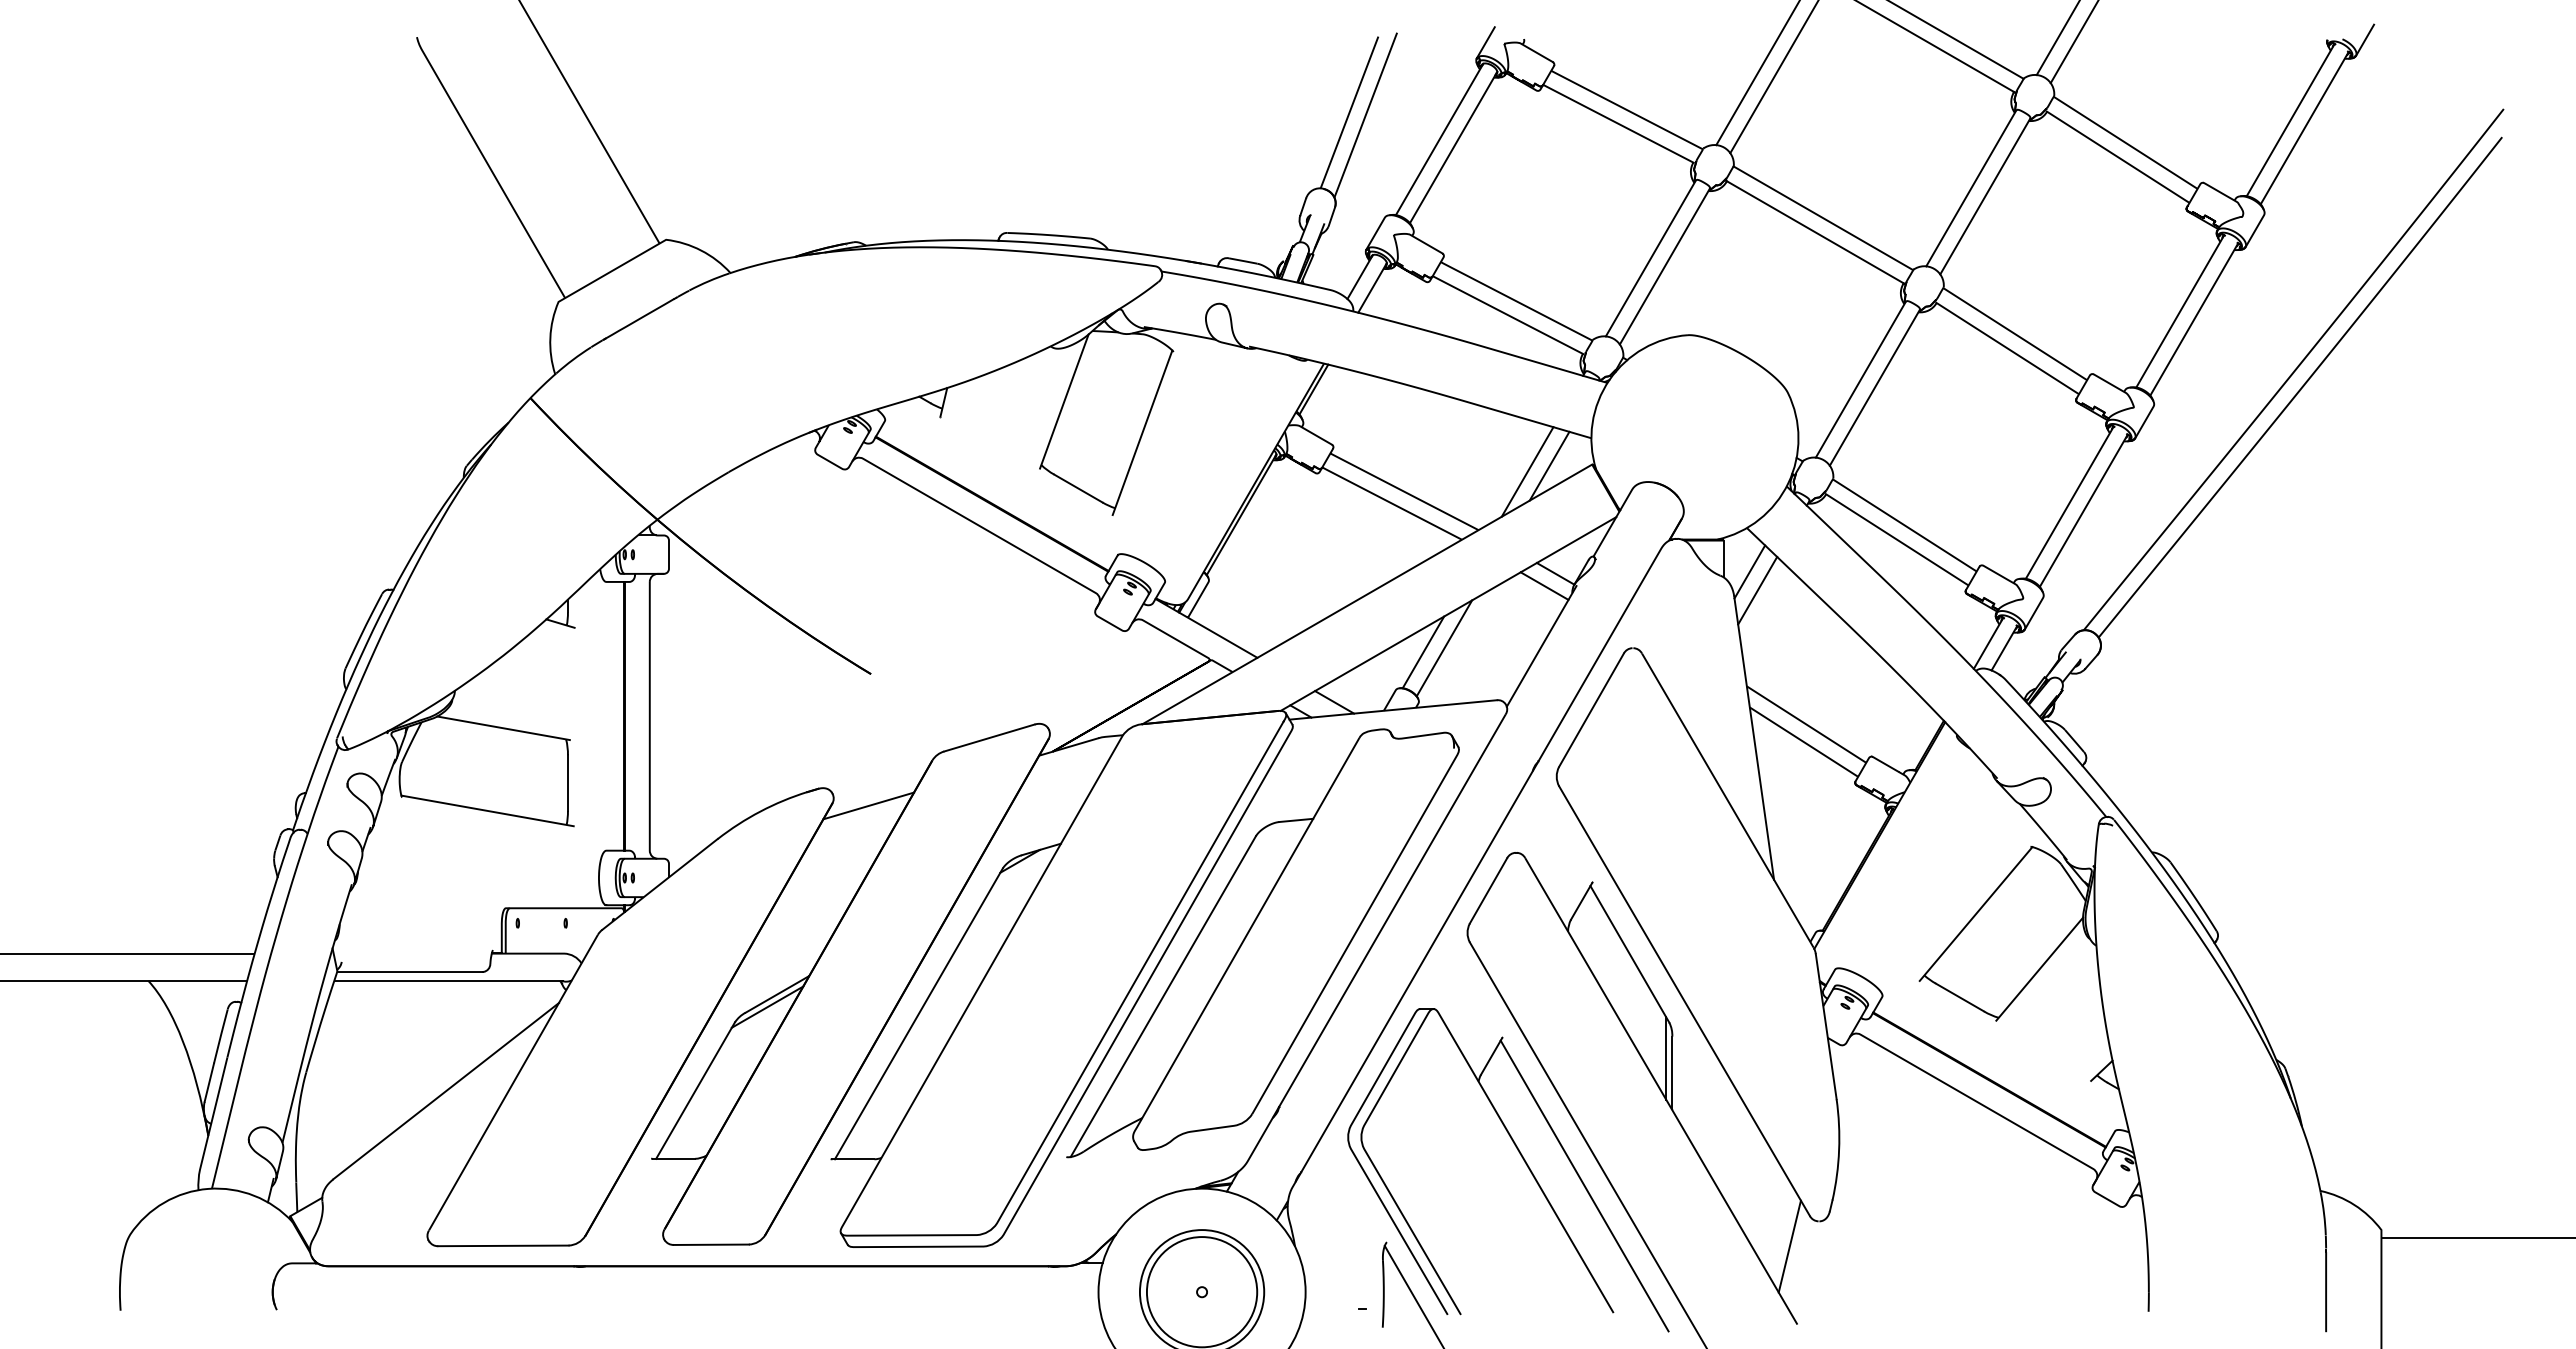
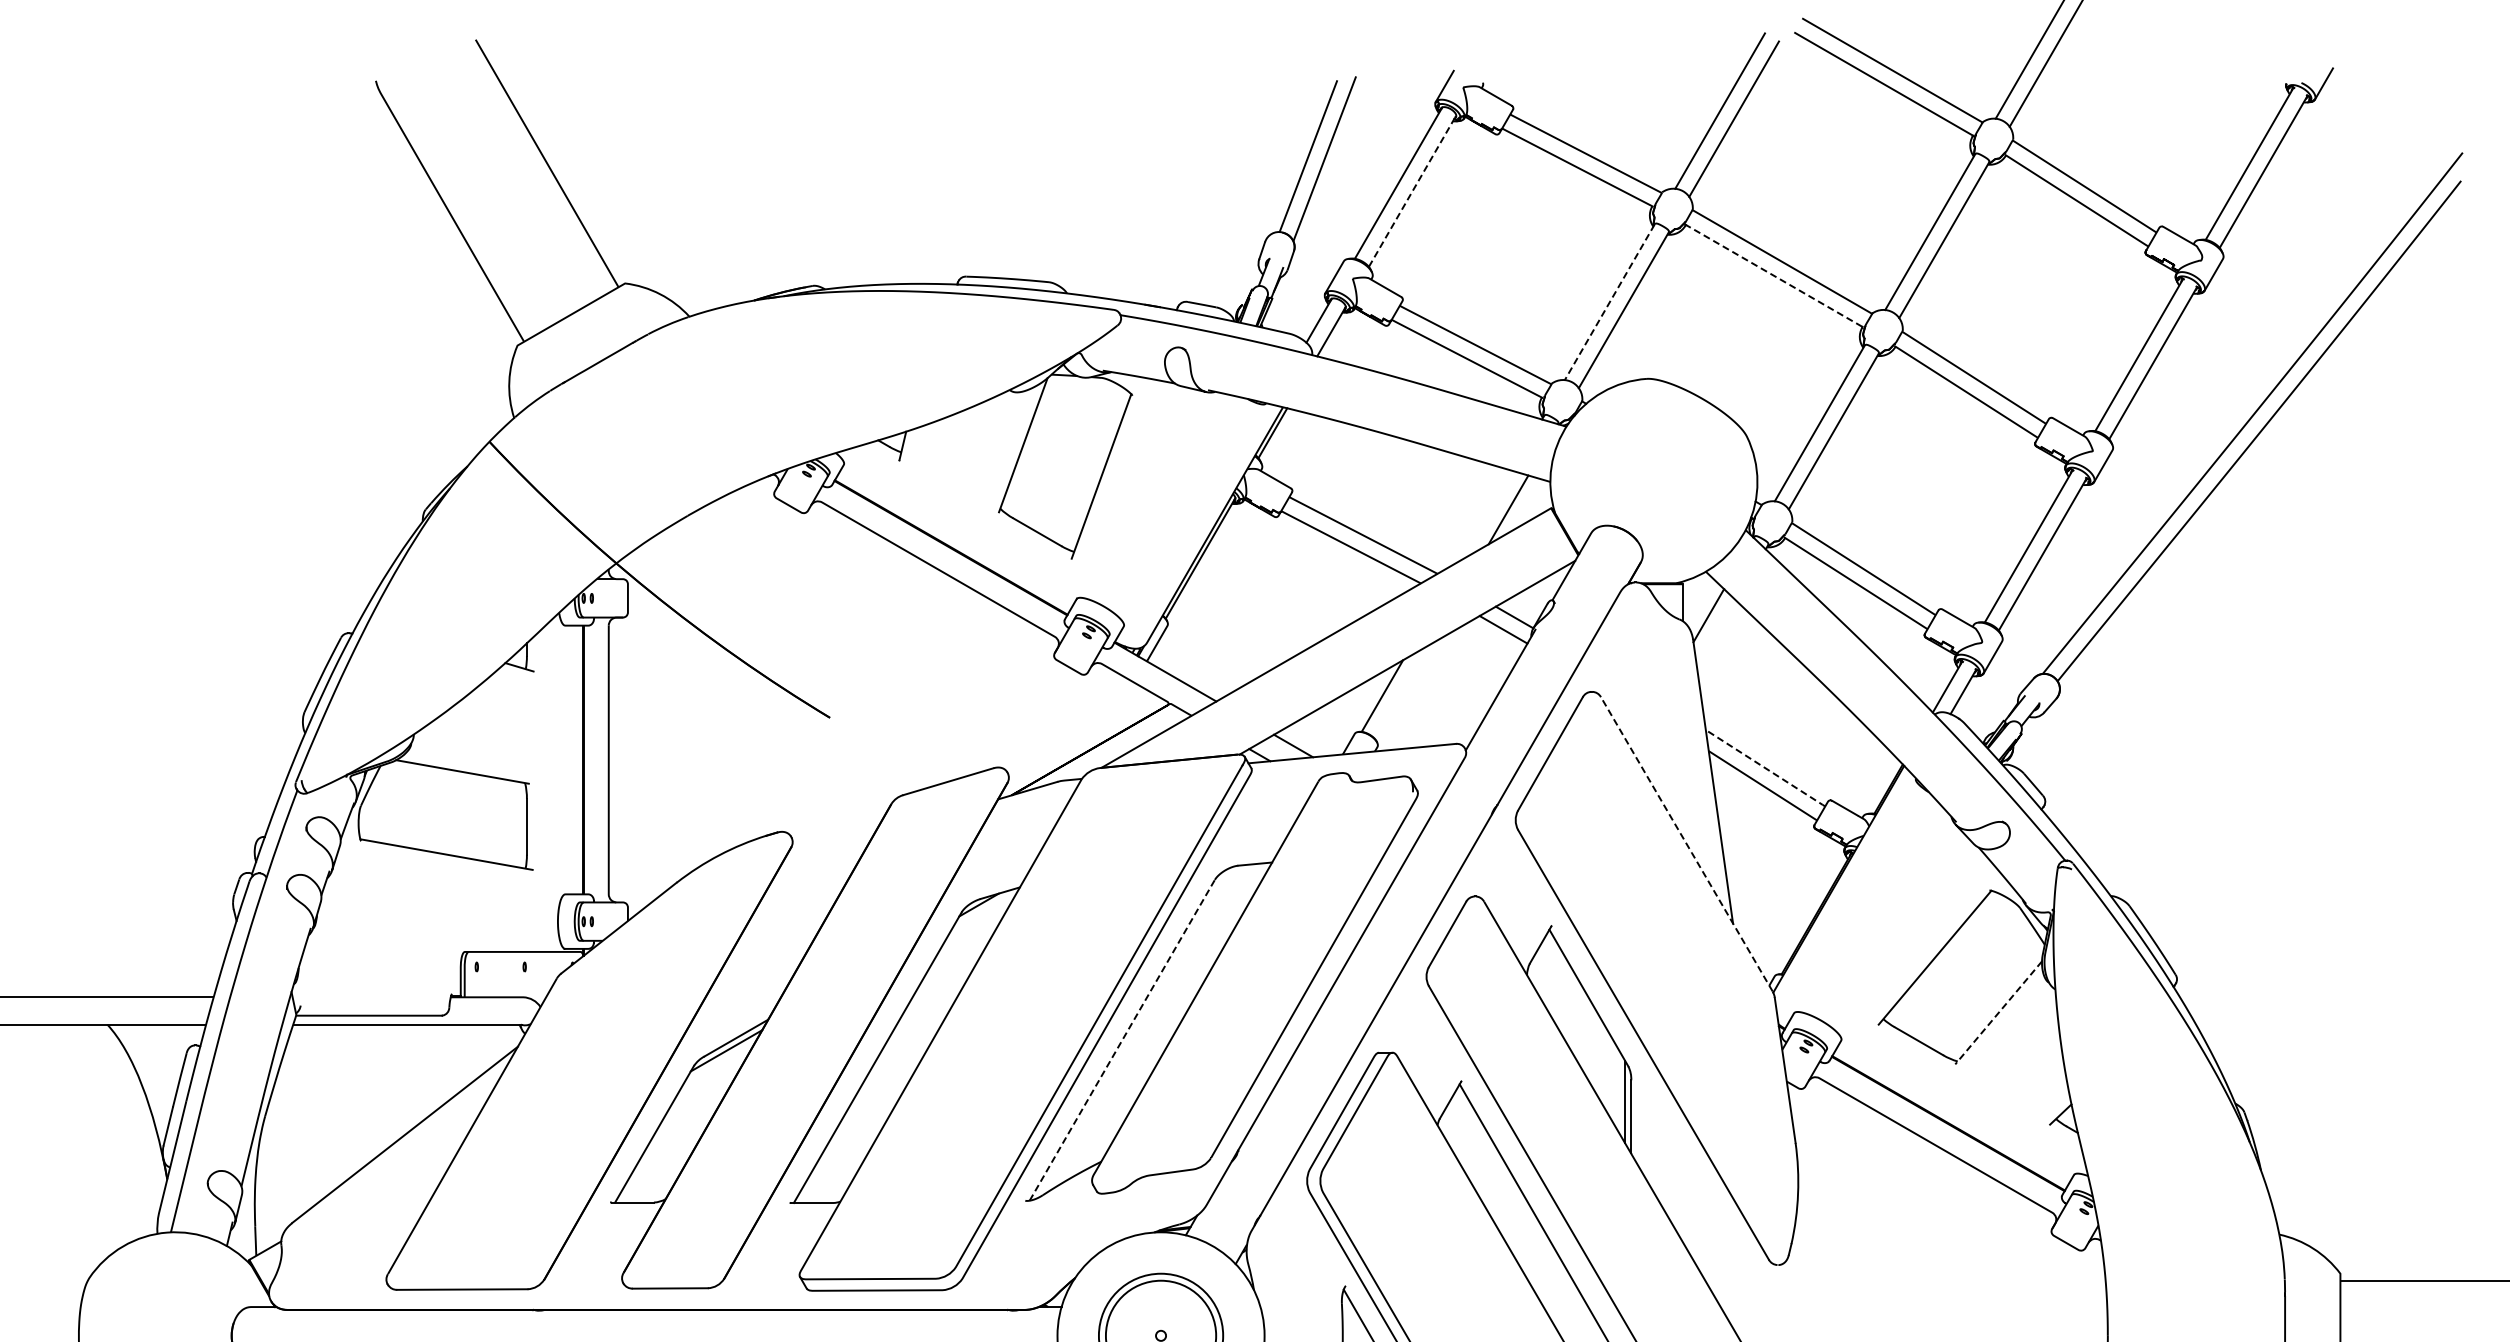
line: (1453, 147) -> (1412, 191), solid -> dashed
line: (1815, 232) -> (1774, 276), solid -> dashed
line: (1650, 258) -> (1609, 302), solid -> dashed
line: (1527, 471) -> (1486, 515), removed
line: (1757, 590) -> (1716, 634), removed
line: (1444, 648) -> (1403, 692), removed
line: (1807, 725) -> (1766, 769), solid -> dashed
line: (1727, 800) -> (1686, 844), solid -> dashed
line: (868, 805) -> (827, 849), removed
line: (2039, 969) -> (1998, 1013), solid -> dashed
line: (1163, 996) -> (1122, 1040), solid -> dashed
line: (1789, 1246) -> (1748, 1290), removed

